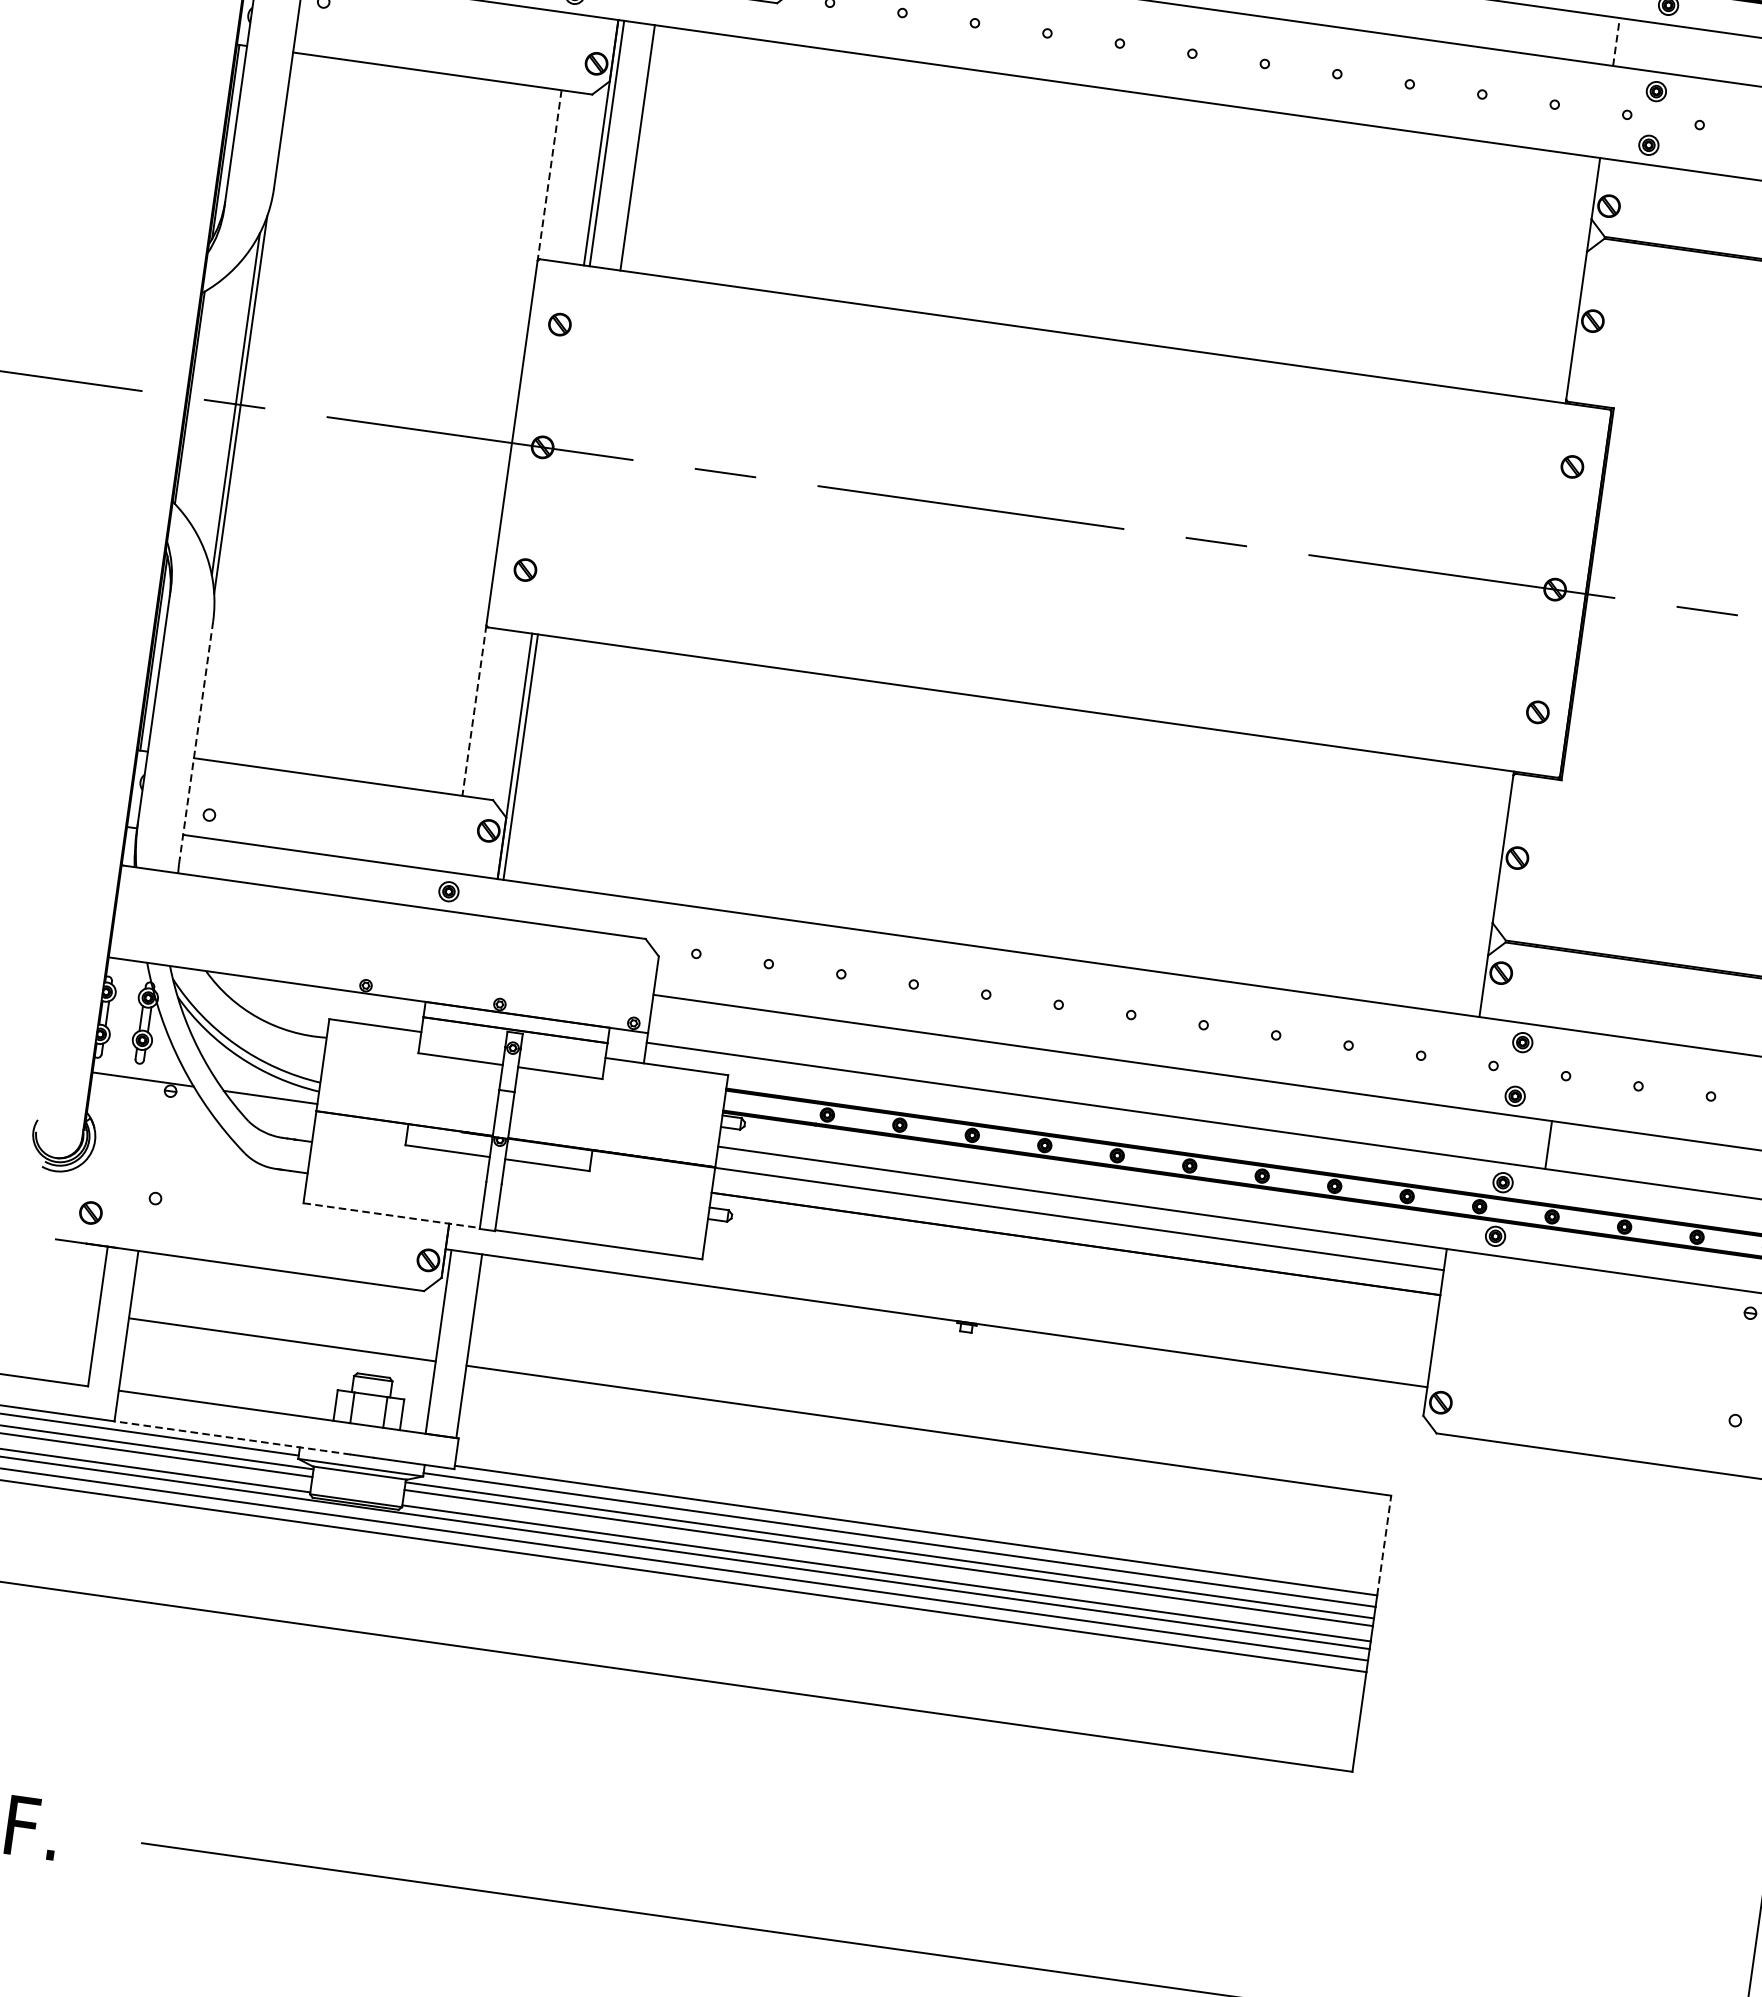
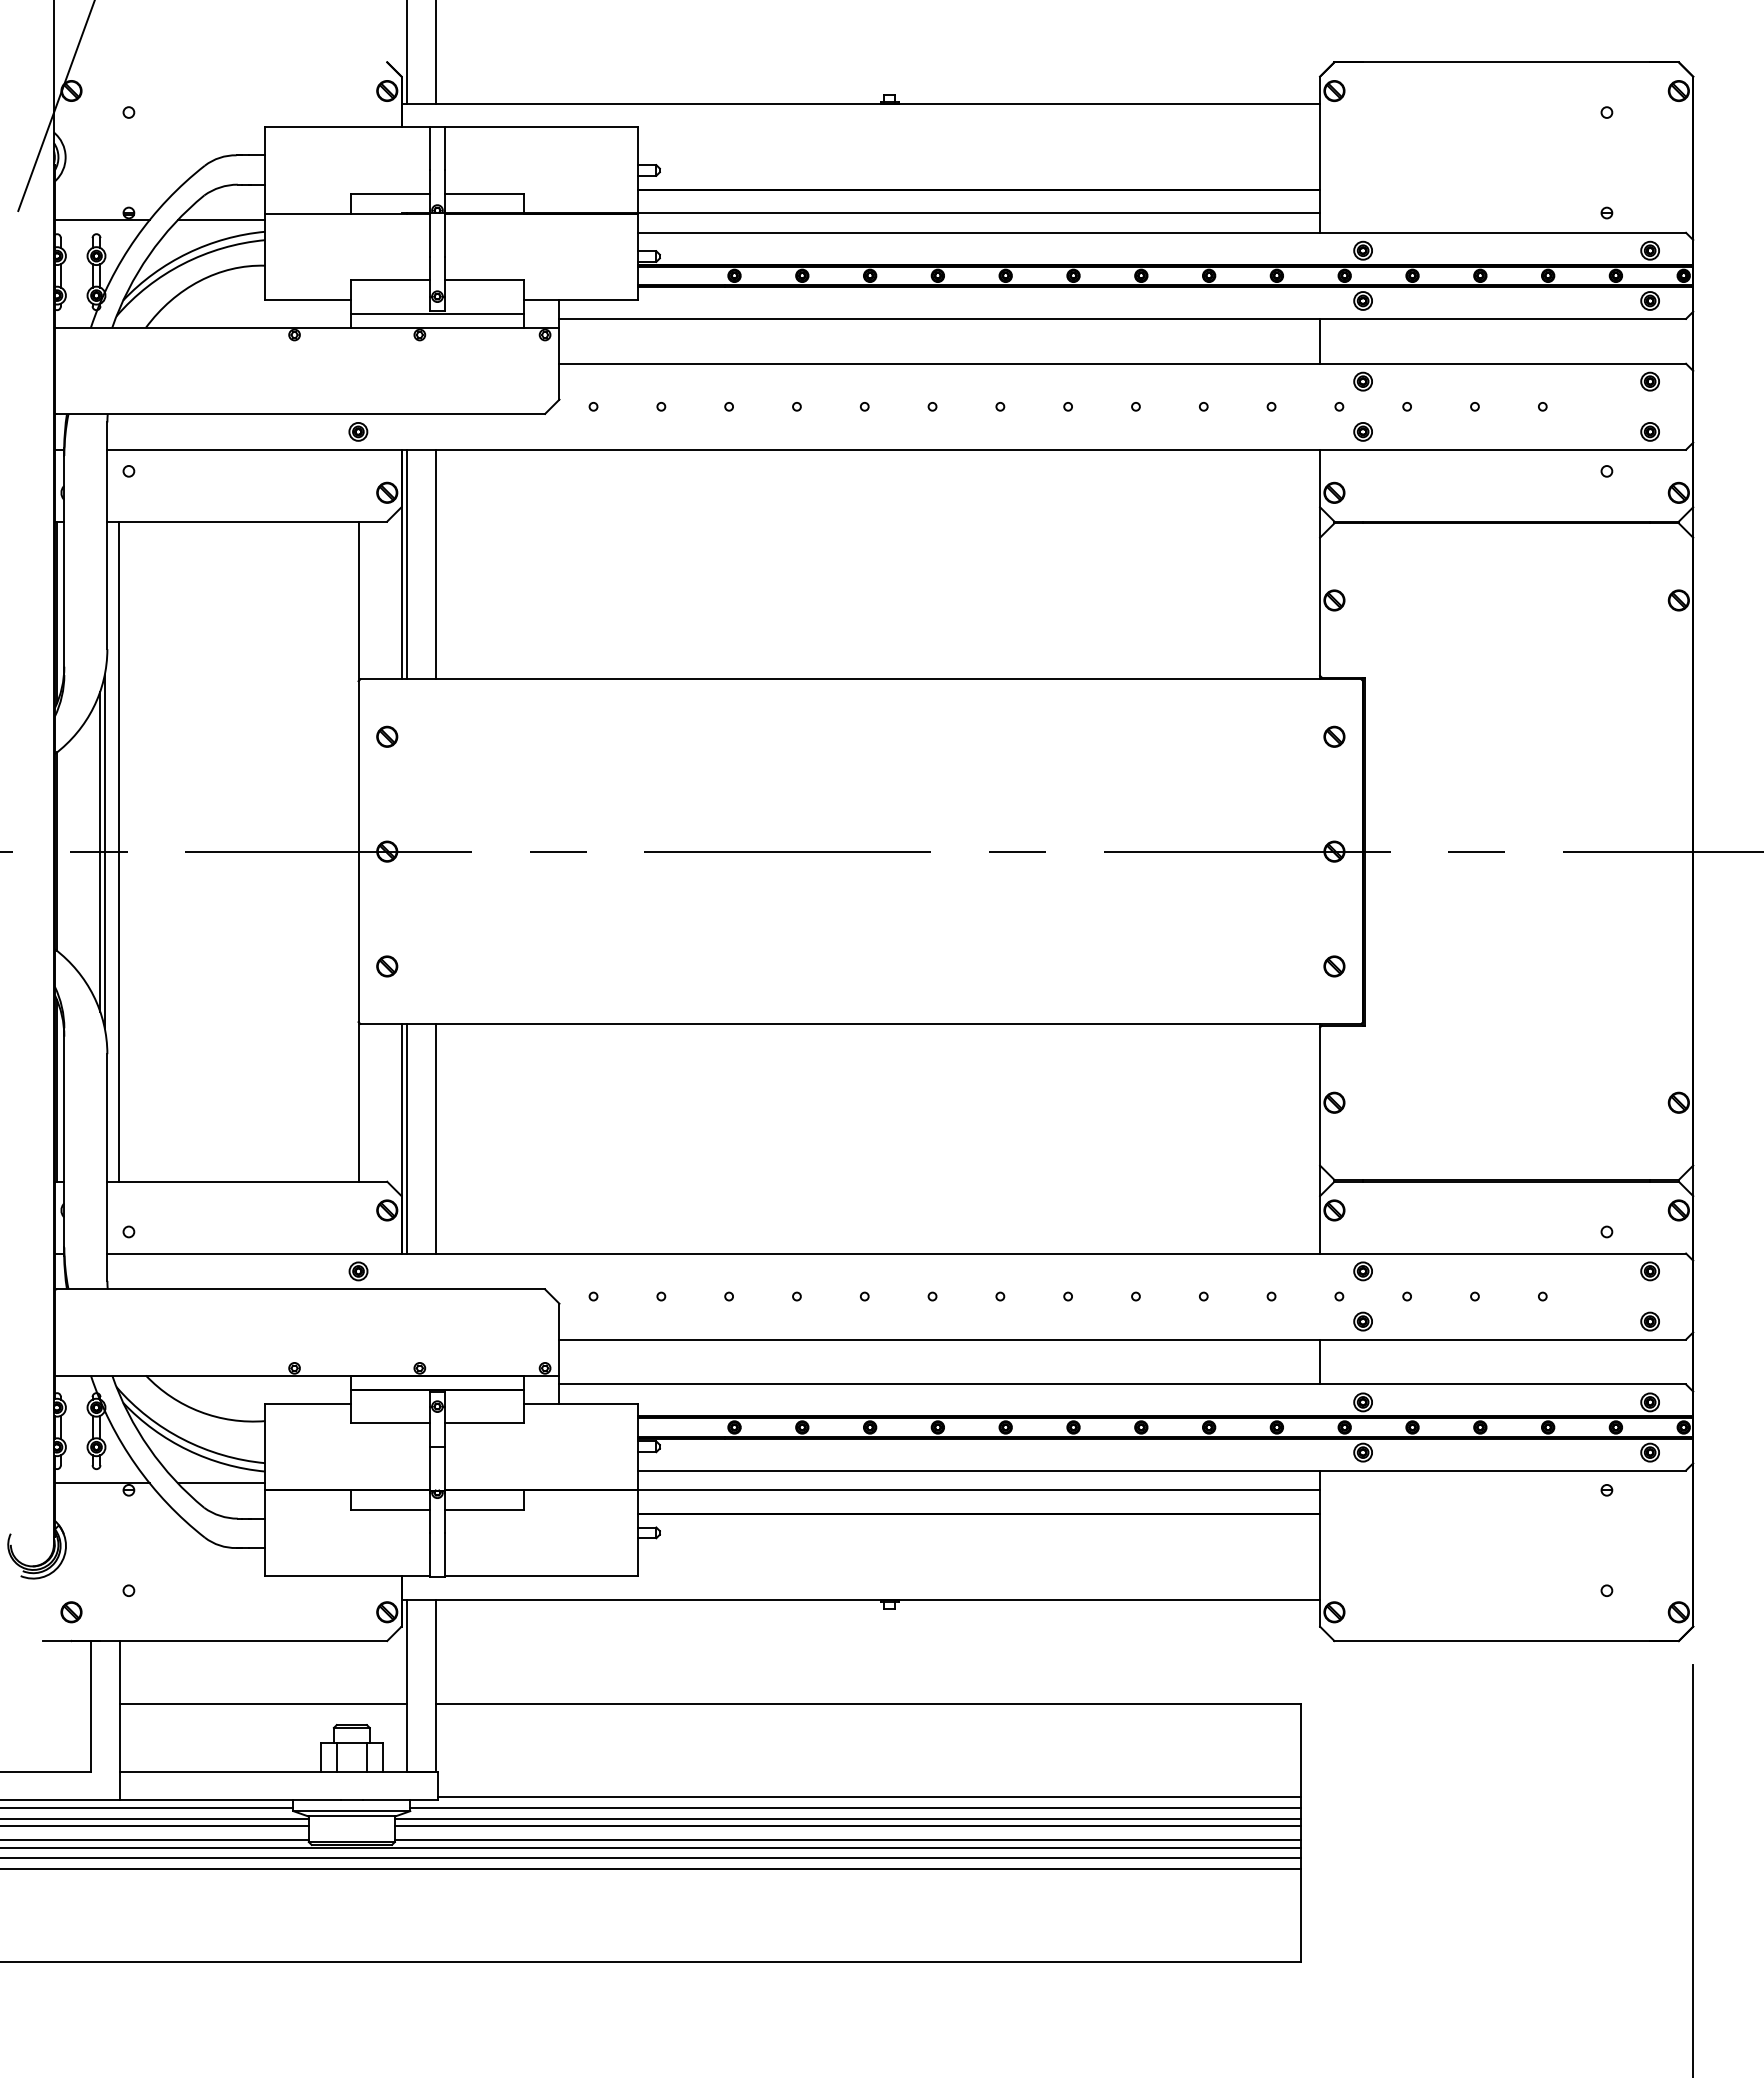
line: (1617, 41) -> (1320, 340), dashed -> solid
line: (549, 175) -> (358, 601), dashed -> solid
line: (256, 406) -> (119, 851), added
line: (474, 710) -> (358, 1101), dashed -> solid
line: (196, 742) -> (107, 1167), dashed -> solid
line: (551, 761) -> (435, 1138), added
line: (1549, 1144) -> (1320, 1361), moved
line: (391, 1215) -> (347, 1575), dashed -> solid
line: (232, 1438) -> (230, 1800), dashed -> solid
line: (1383, 1545) -> (1300, 1750), dashed -> solid

